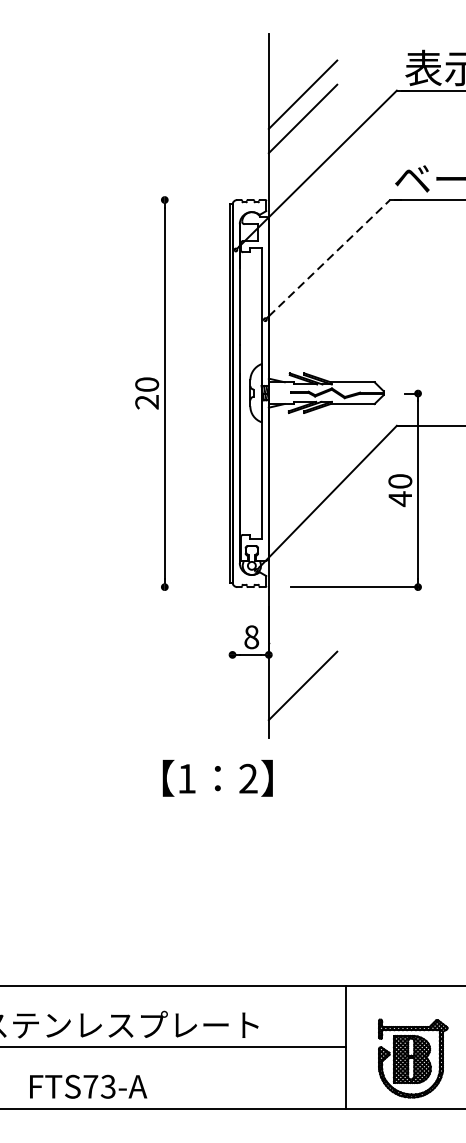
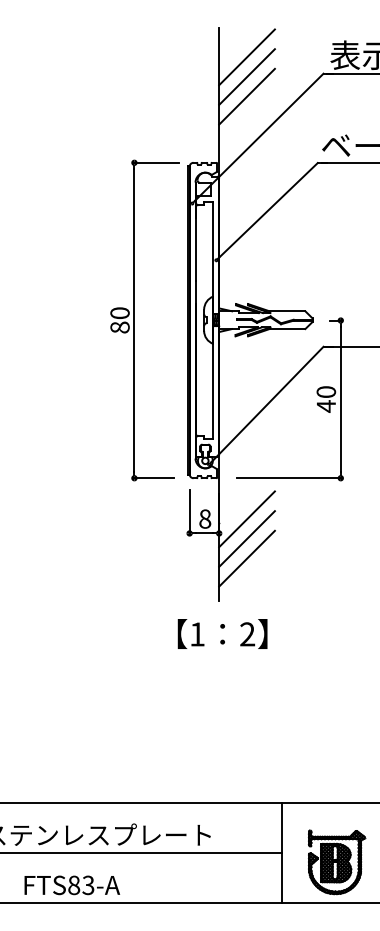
line: (302, 70) -> (246, 57), added
line: (191, 199) -> (156, 162), added
line: (329, 257) -> (268, 209), dashed -> solid
text: (146, 402) -> (119, 327), 20 -> 80
line: (188, 587) -> (153, 478), added
line: (232, 627) -> (189, 511), added
line: (302, 637) -> (246, 519), added
line: (302, 661) -> (246, 538), added
text: (217, 777) -> (222, 633), moved
text: (91, 1086) -> (74, 885), FTS73-A -> FTS83-A

